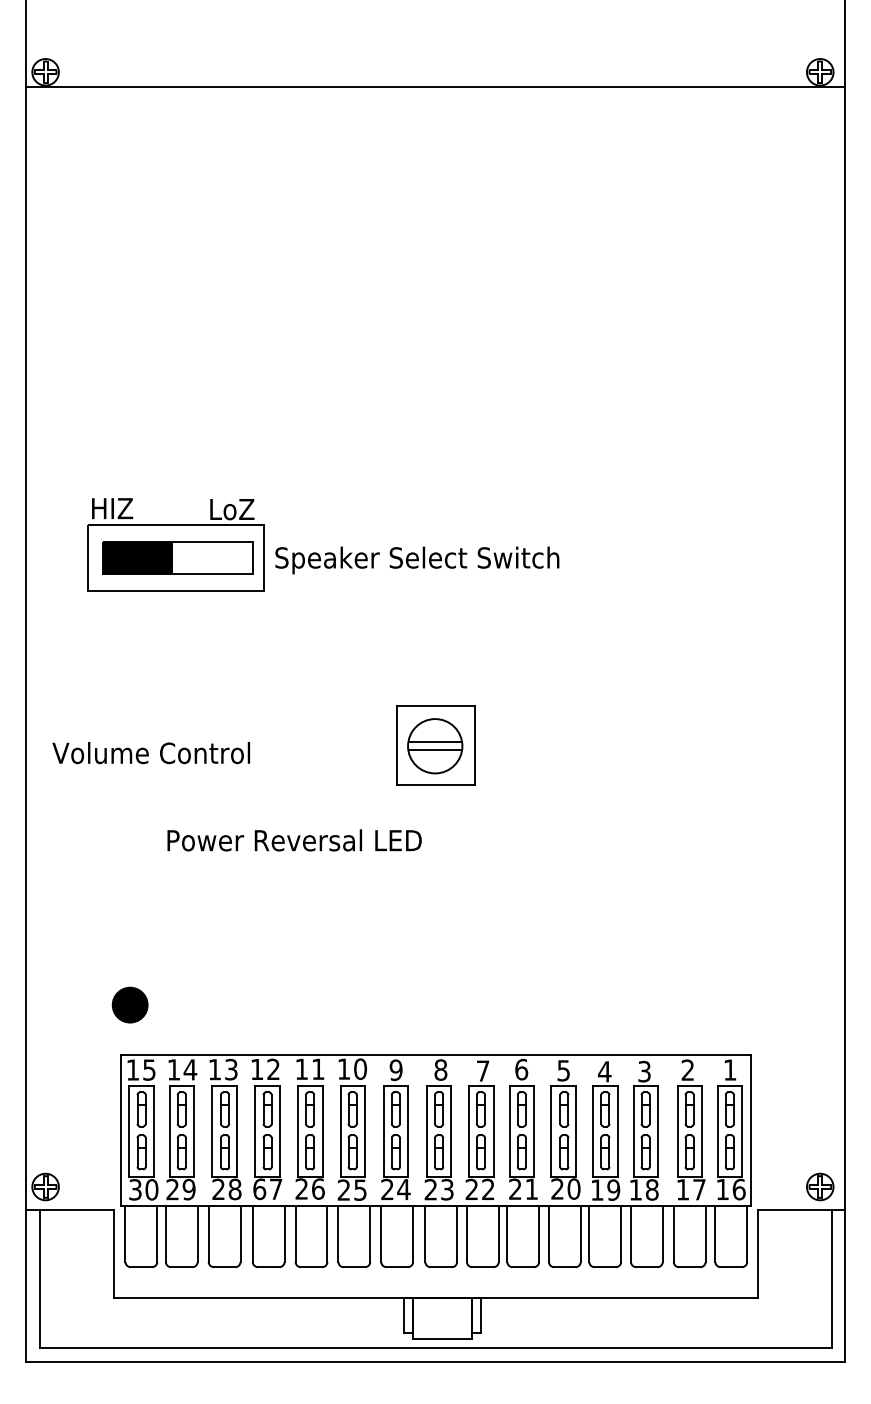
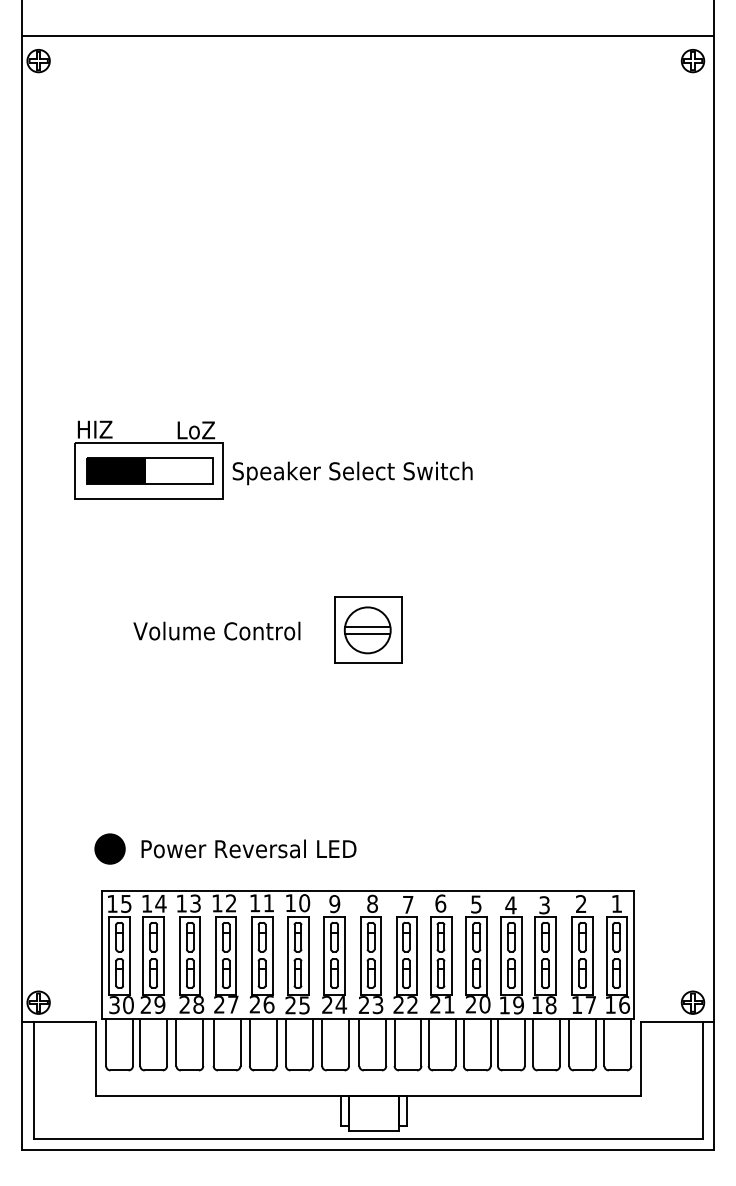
line: (434, 87) -> (367, 35), moved
text: (150, 752) -> (216, 630), moved
text: (294, 839) -> (248, 848), moved
text: (259, 1189) -> (219, 1004), 67 -> 27

